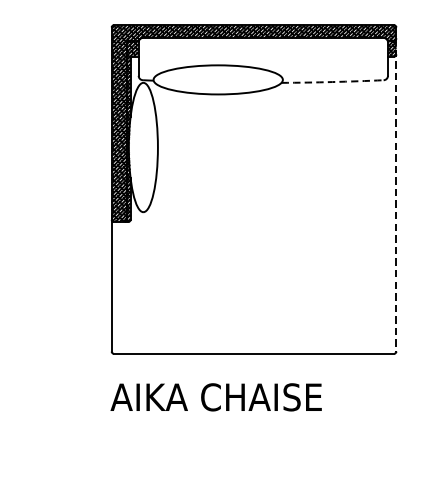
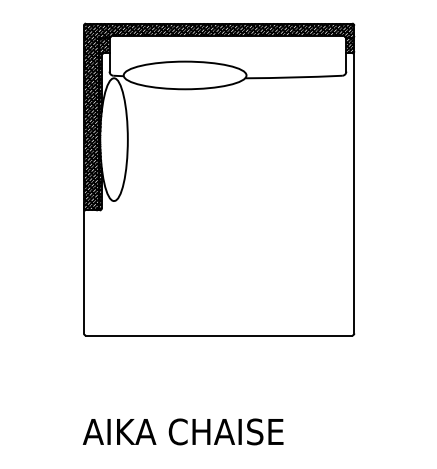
arc: (332, 82) -> (293, 77), dashed -> solid
line: (396, 194) -> (354, 184), dashed -> solid
text: (215, 396) -> (182, 431), moved

